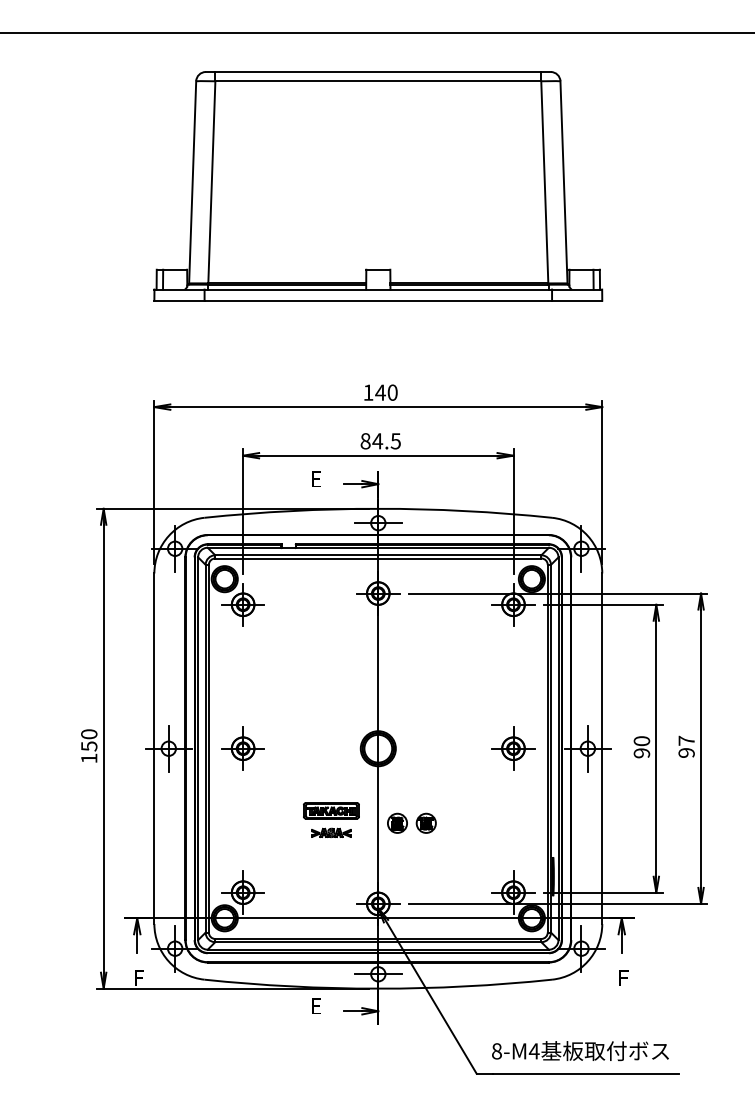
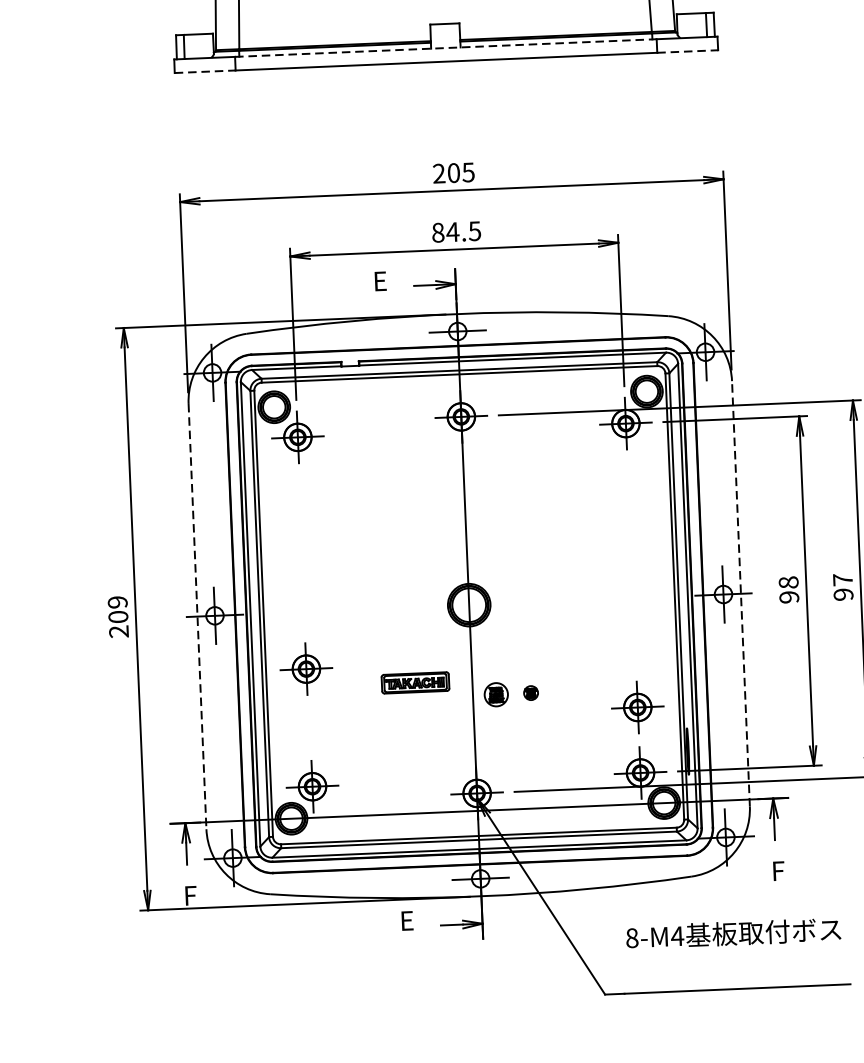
line: (378, 289) -> (446, 47), solid -> dashed
line: (179, 300) -> (205, 71), solid -> dashed
line: (577, 300) -> (688, 51), solid -> dashed
text: (380, 392) -> (453, 172), 140 -> 205
text: (641, 741) -> (788, 583), 90 -> 98
text: (89, 746) -> (118, 617), 150 -> 209
part: (242, 748) -> (305, 668), moved
part: (513, 748) -> (637, 707), moved
line: (602, 748) -> (741, 593), solid -> dashed
line: (154, 749) -> (197, 617), solid -> dashed
part: (425, 822) -> (530, 692), size x0.6
part: (331, 832) -> (416, 709), removed
text: (580, 1051) -> (733, 934), moved

